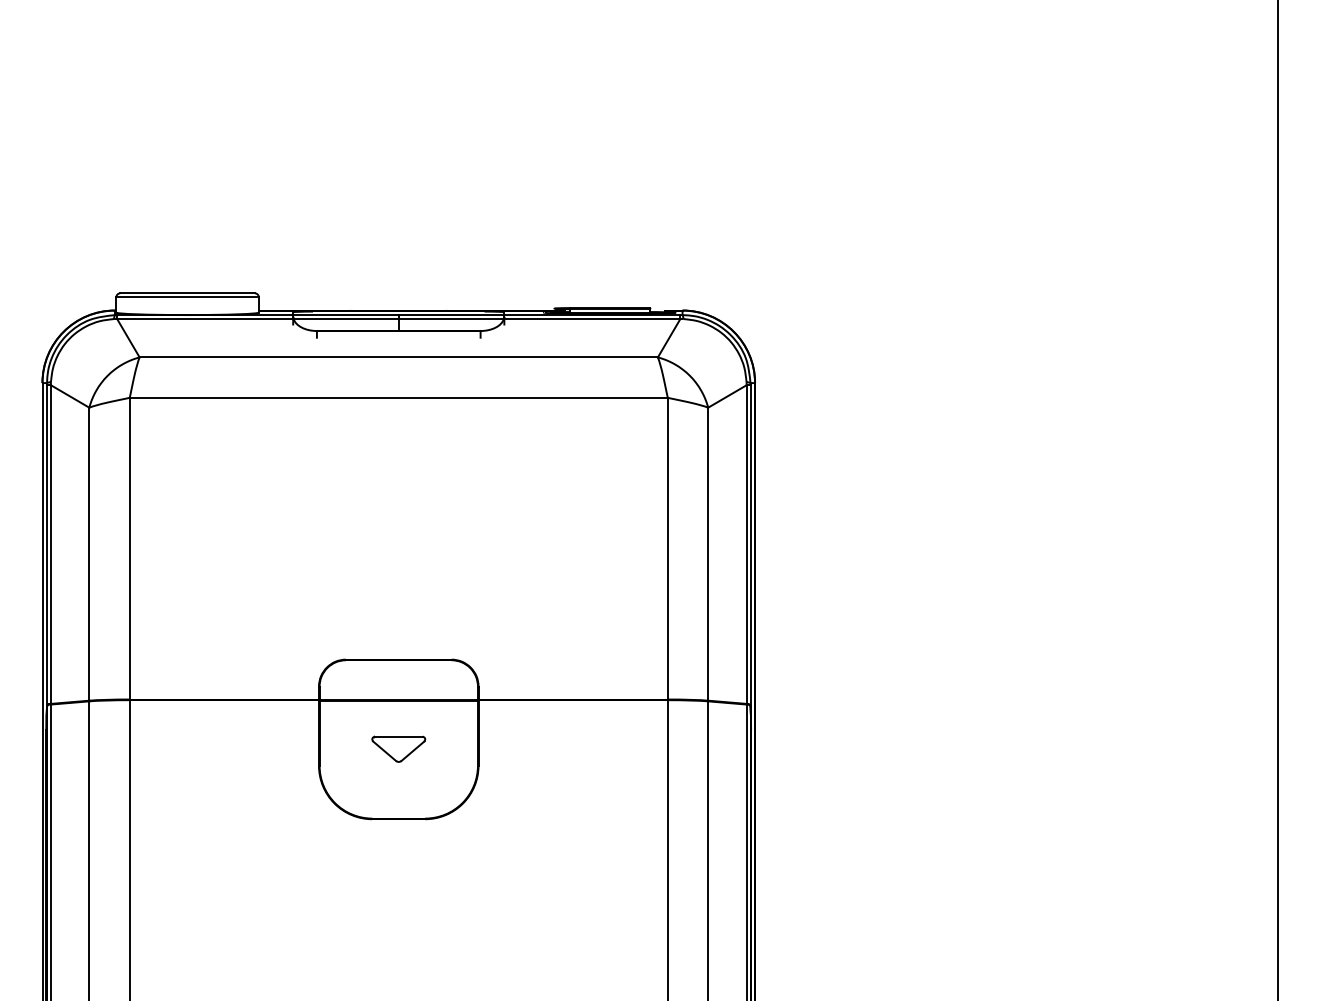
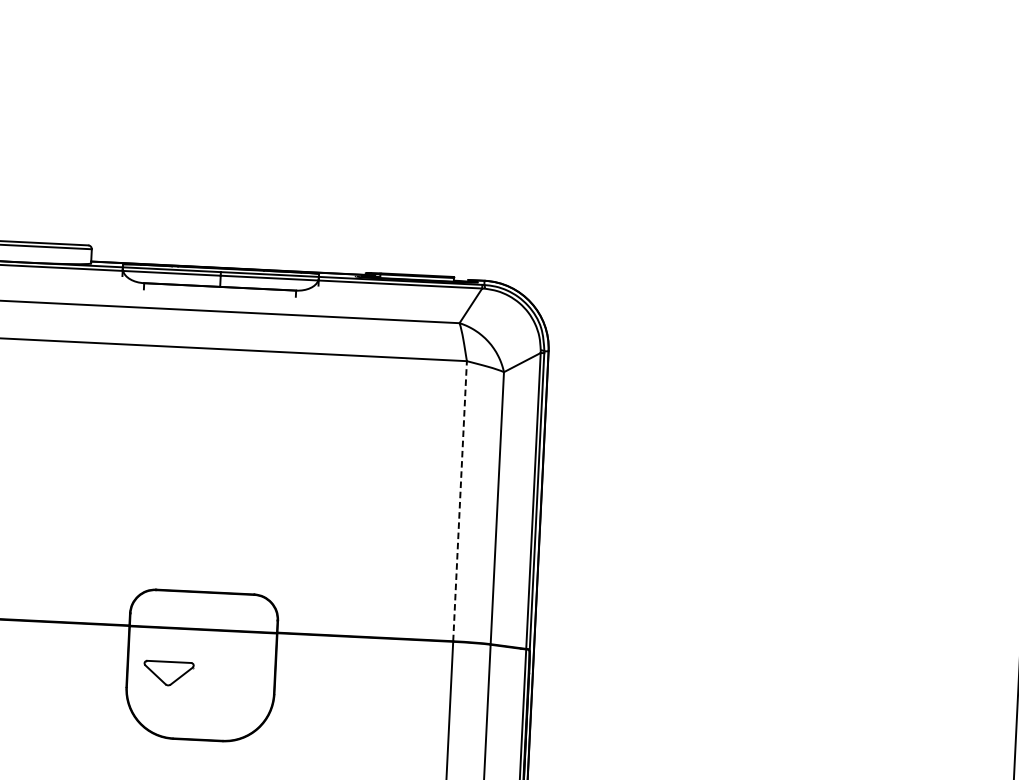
line: (667, 548) -> (459, 501), solid -> dashed
part: (398, 748) -> (168, 672), moved

